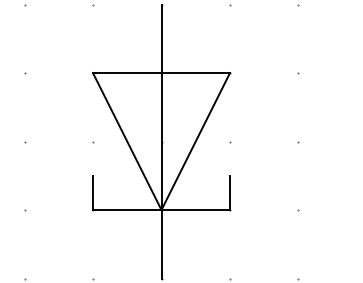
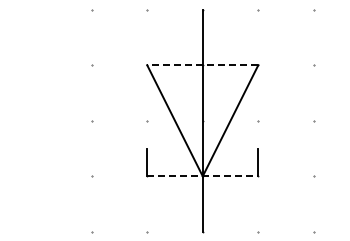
line: (161, 73) -> (202, 65), solid -> dashed
line: (161, 210) -> (202, 176), solid -> dashed

